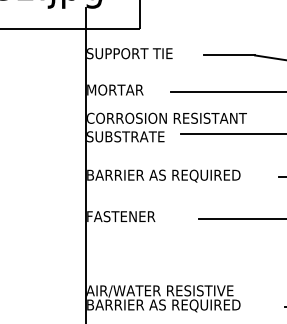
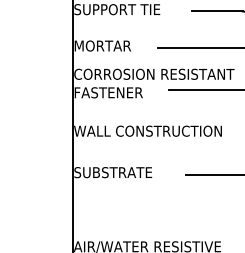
text: (125, 136) -> (113, 92), SUBSTRATE -> FASTENER
text: (163, 175) -> (151, 131), BARRIER AS REQUIRED -> WALL CONSTRUCTION
text: (125, 216) -> (113, 172), FASTENER -> SUBSTRATE

